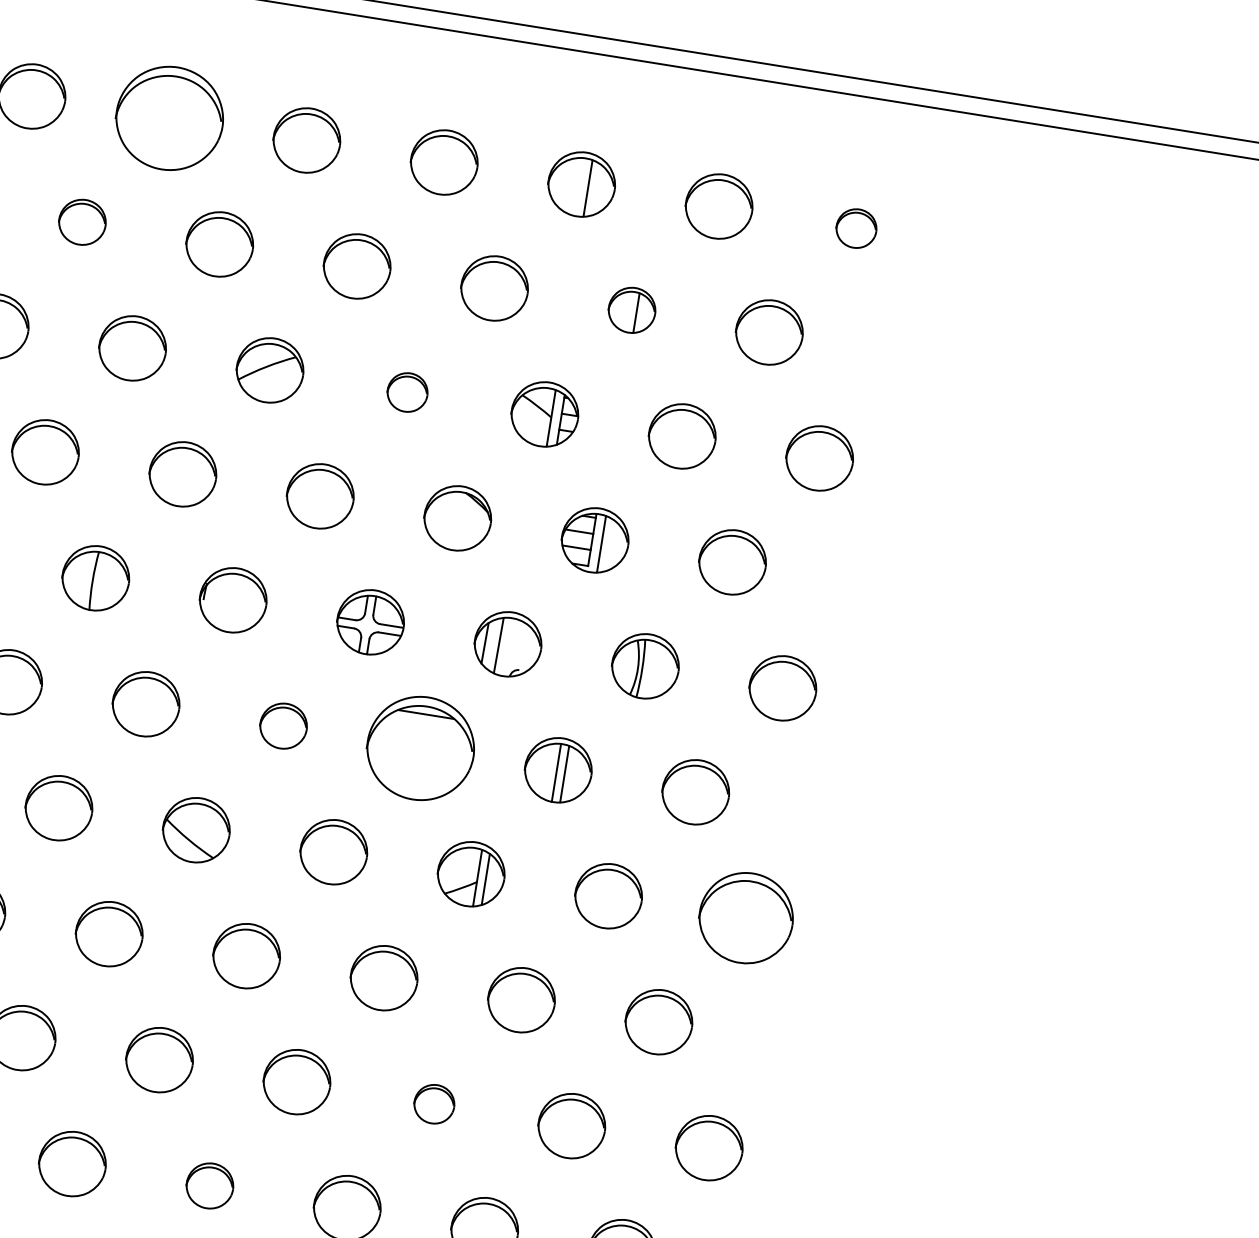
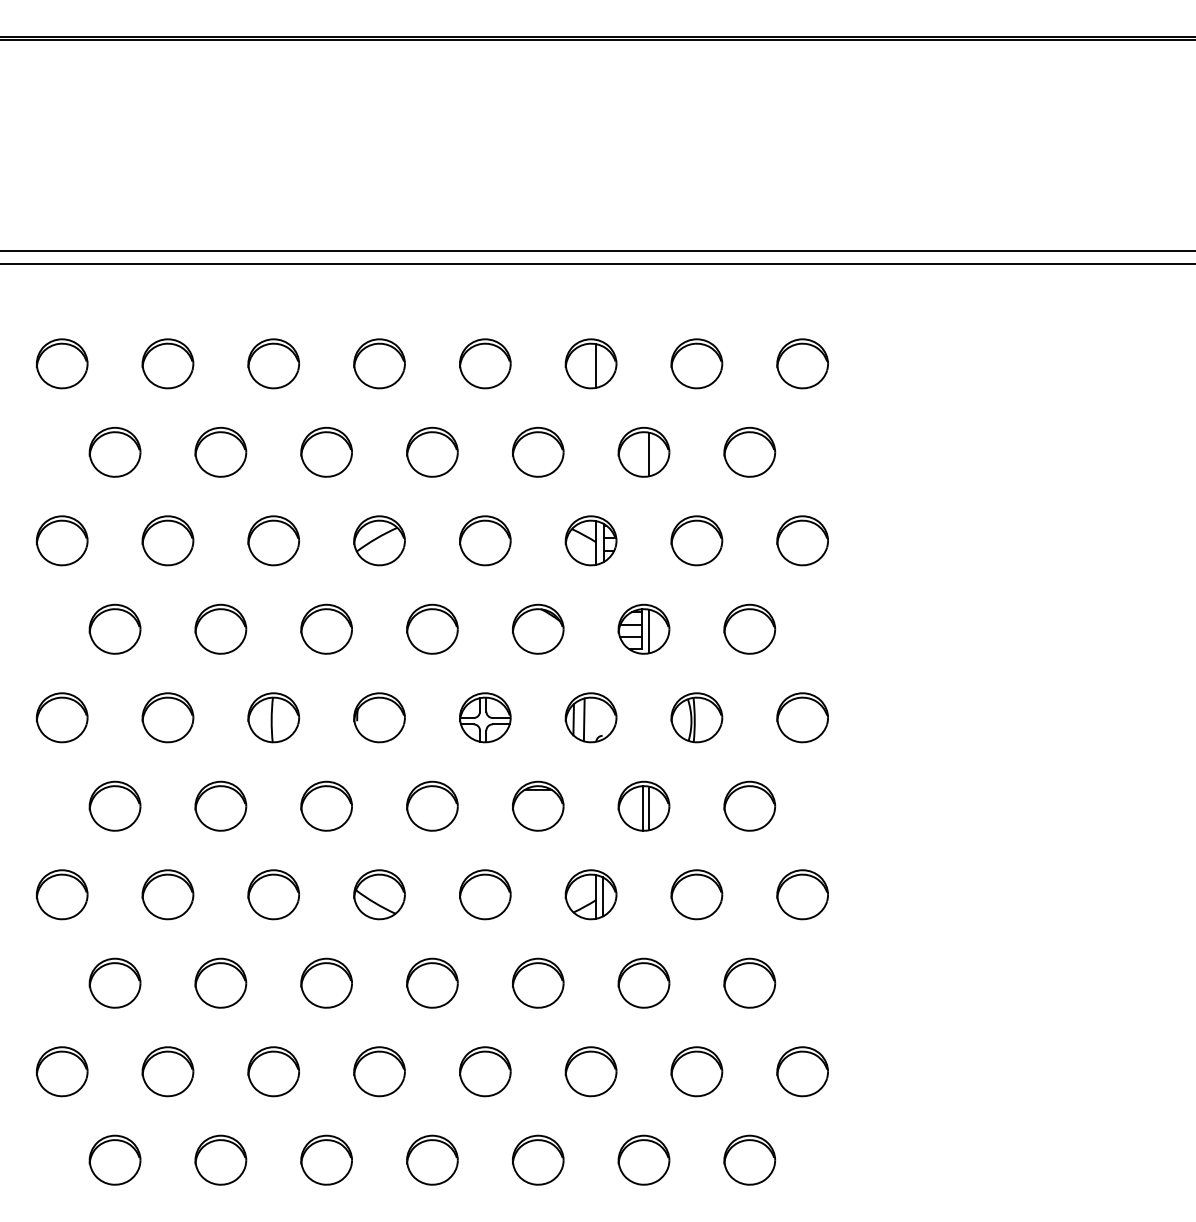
part: (169, 118) -> (273, 363), size x0.62
part: (82, 221) -> (220, 451), size x1.43
part: (856, 228) -> (802, 363), size x1.67
part: (631, 309) -> (643, 451), size x1.43
part: (407, 392) -> (485, 540), size x1.67
part: (283, 725) -> (432, 805), size x1.43
part: (421, 747) -> (538, 805), size x0.62
part: (745, 917) -> (802, 894), size x0.71
part: (433, 1103) -> (590, 1071), size x1.67
part: (210, 1185) -> (432, 1159), size x1.43

